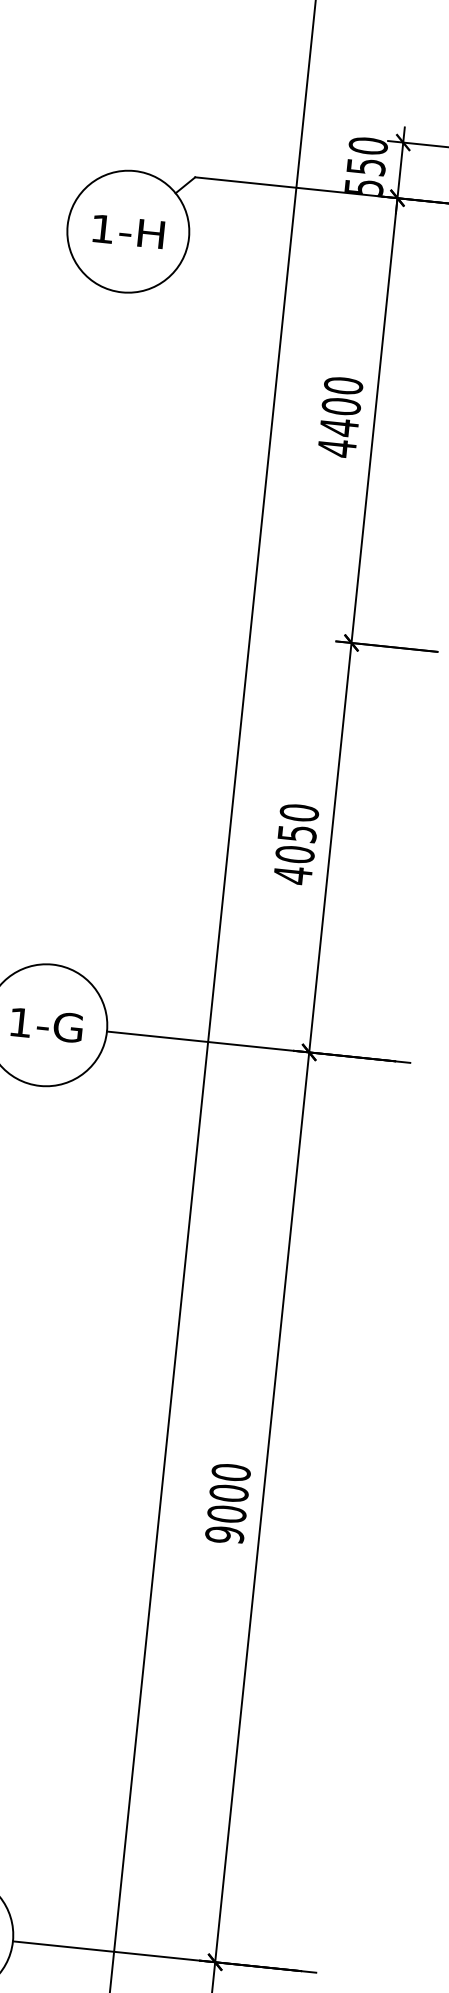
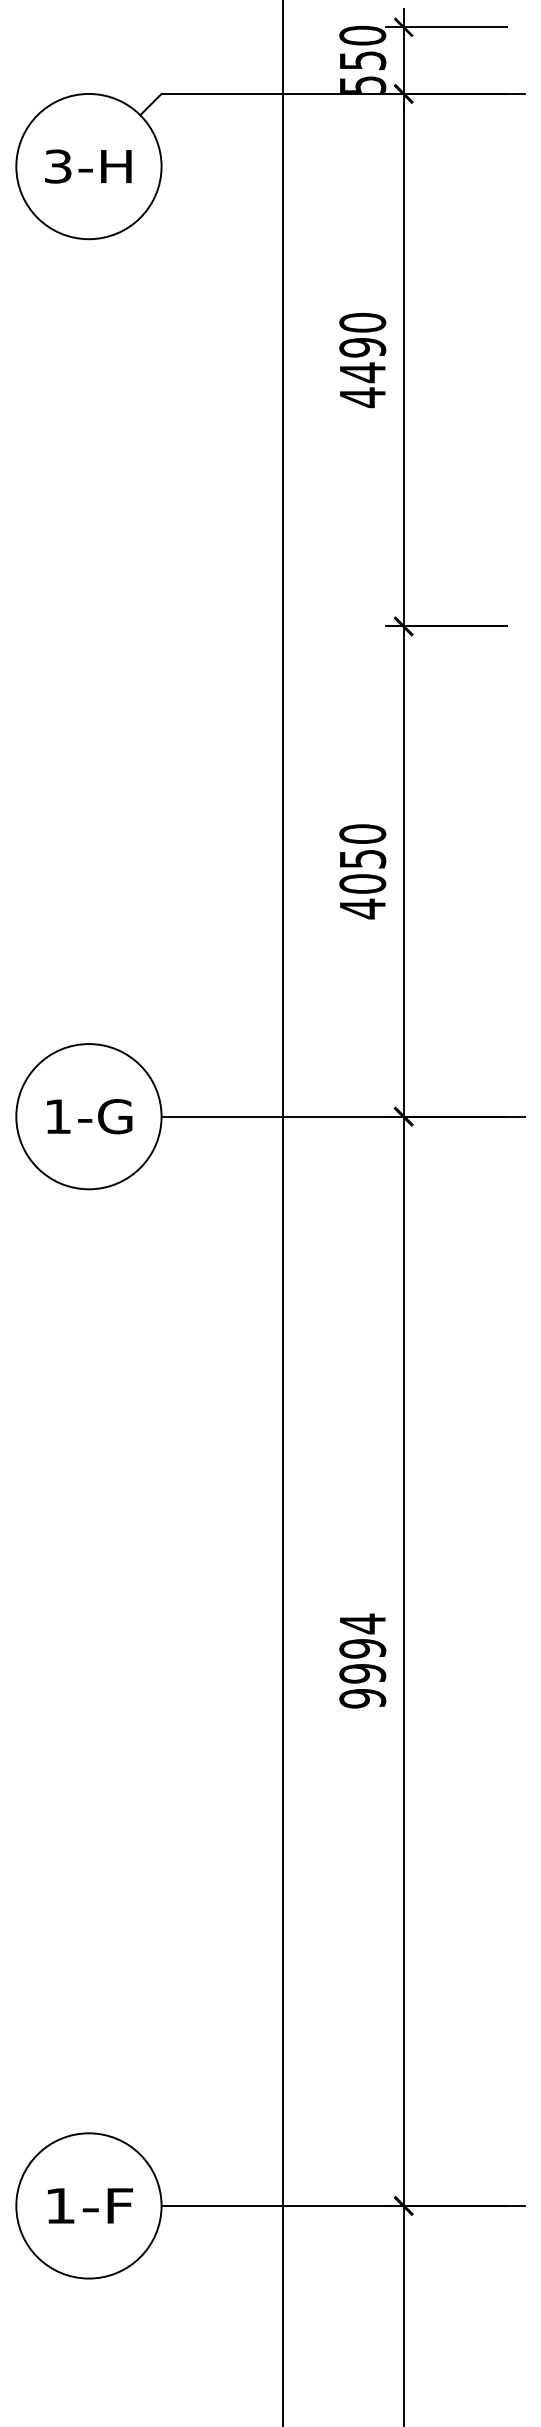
text: (102, 229) -> (58, 166), 1-H -> 3-H
text: (341, 406) -> (362, 347), 4400 -> 4490
text: (228, 1493) -> (362, 1648), 9000 -> 9994

